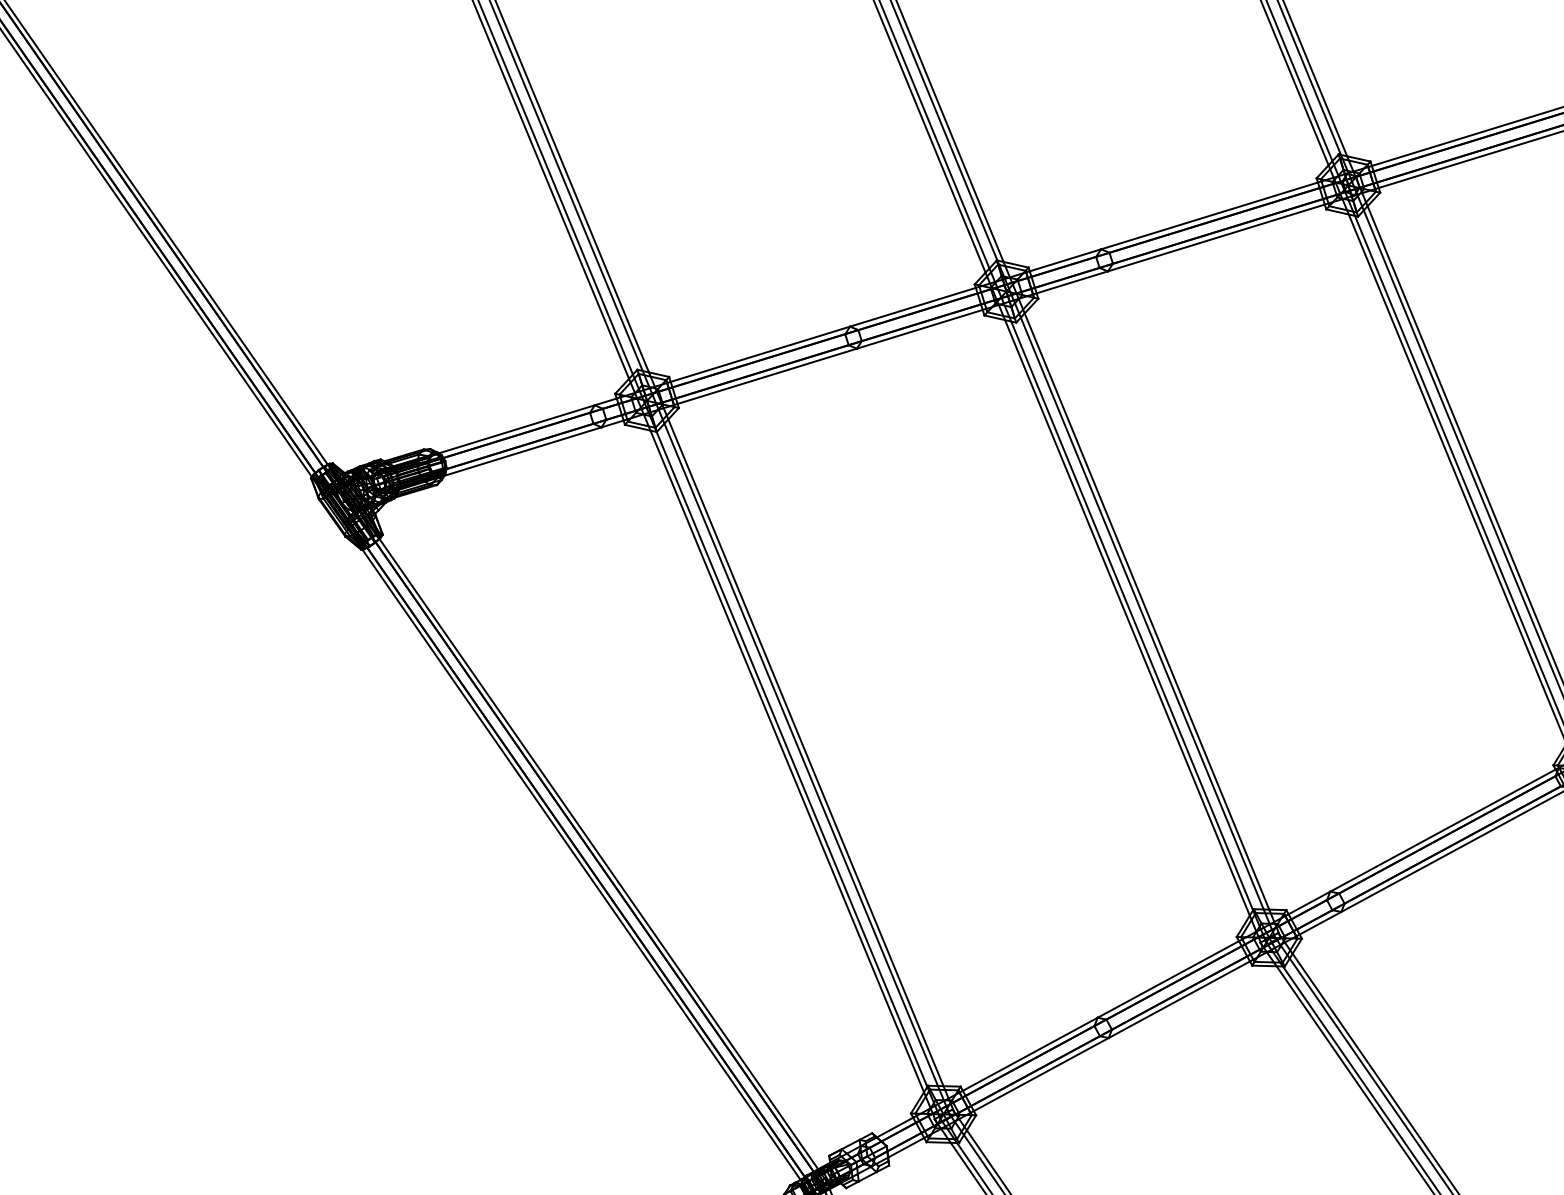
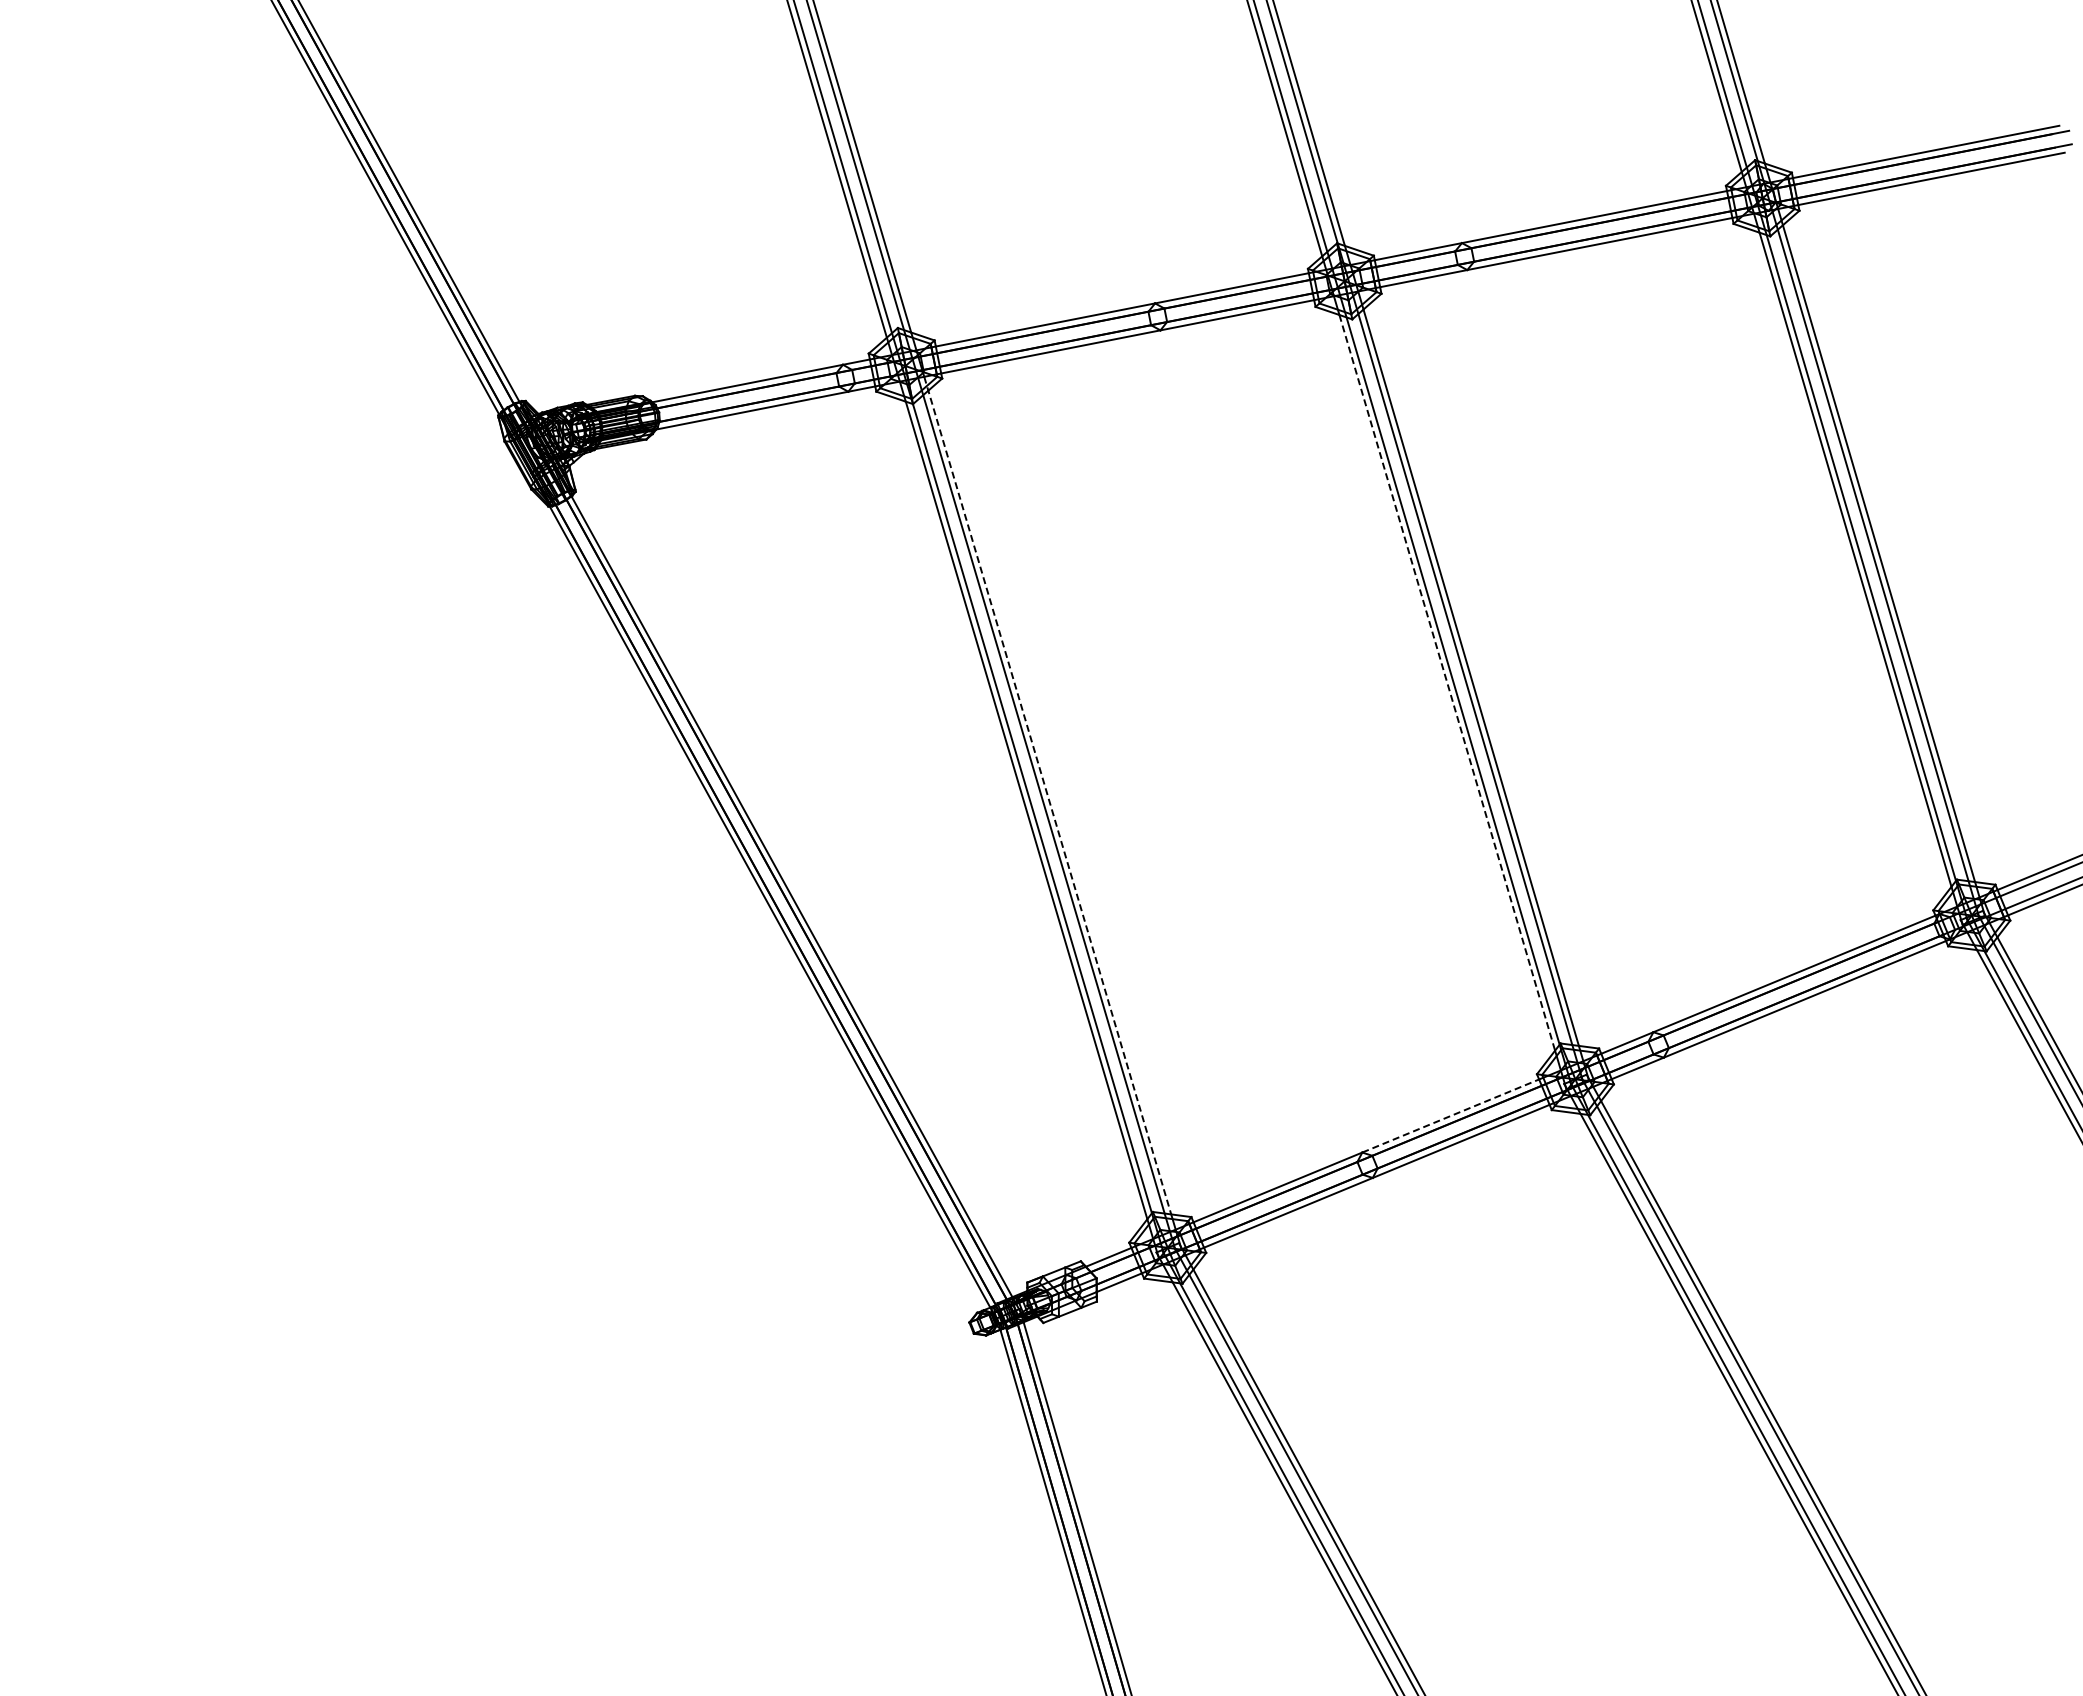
line: (1127, 618) -> (1447, 683), solid -> dashed
line: (803, 747) -> (1047, 795), solid -> dashed
line: (1168, 979) -> (1450, 1116), solid -> dashed

